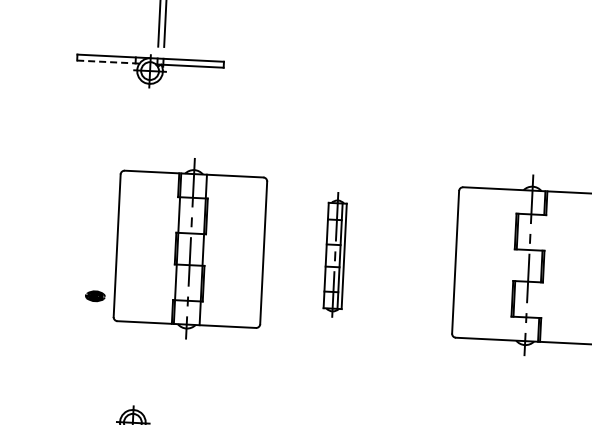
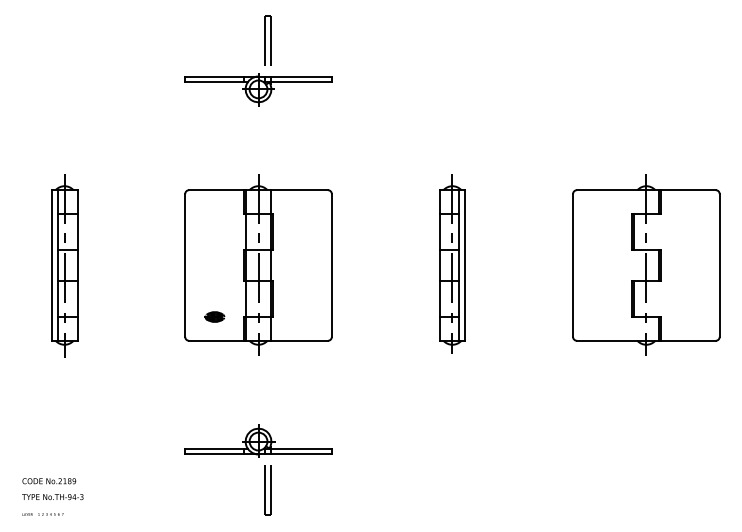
line: (108, 62) -> (216, 82), dashed -> solid
part: (190, 248) -> (258, 264), moved
part: (335, 254) -> (452, 263), size x1.43

